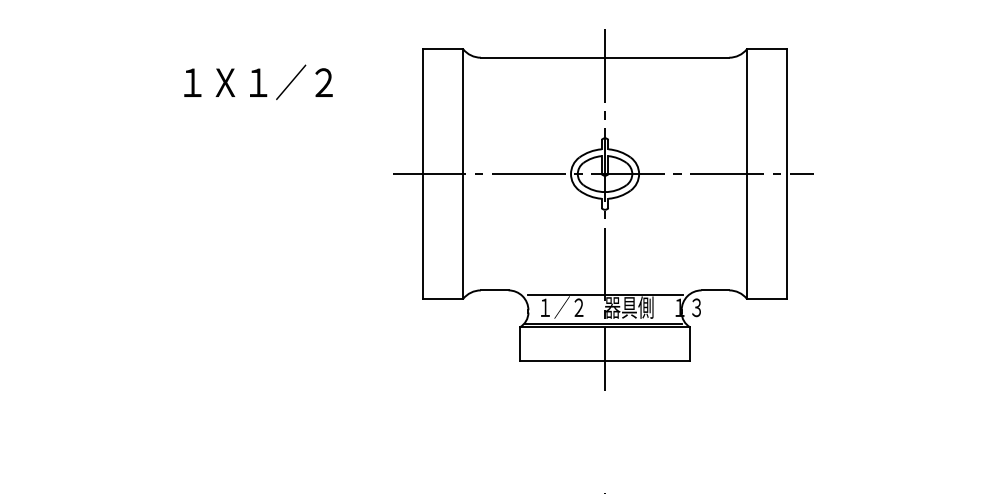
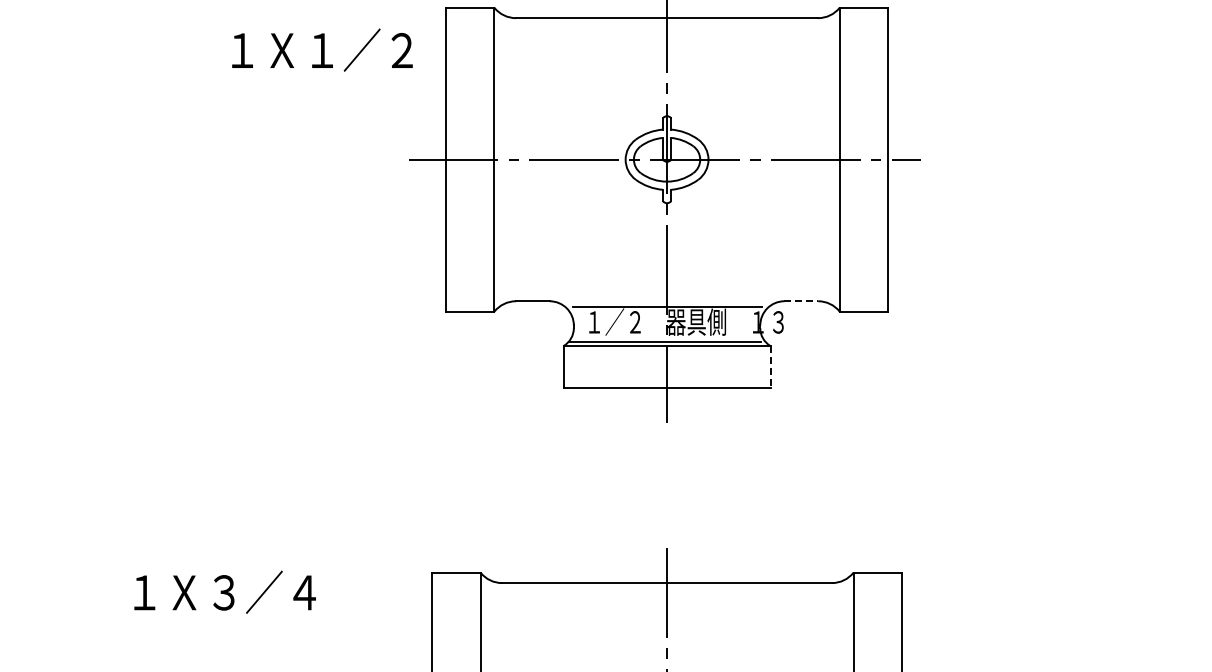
text: (258, 81) -> (322, 49), moved
line: (715, 290) -> (801, 301), solid -> dashed
line: (690, 344) -> (770, 366), solid -> dashed

